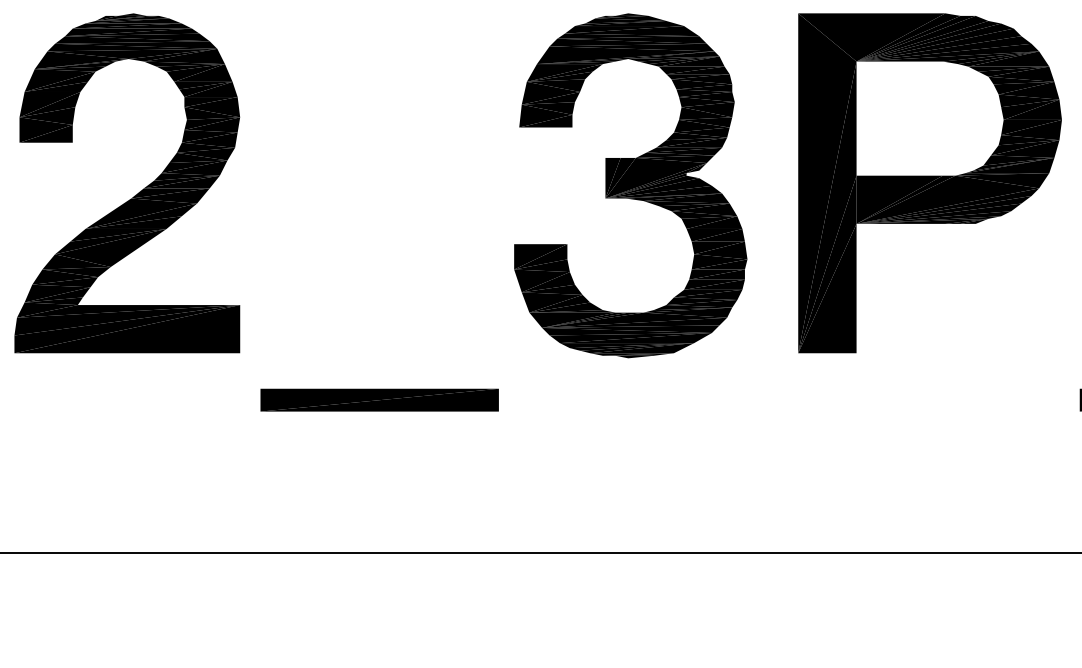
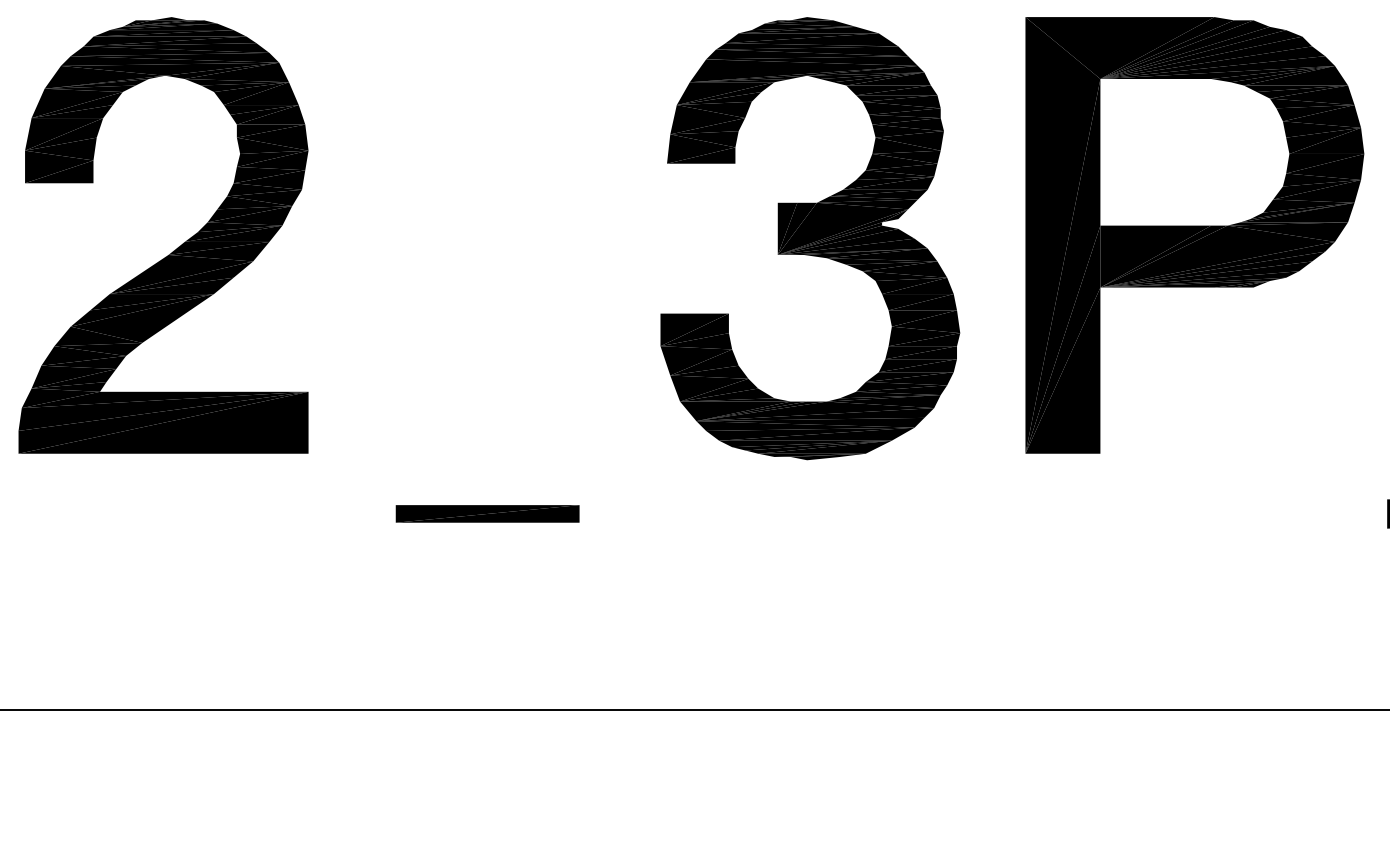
part: (379, 399) -> (487, 513), size x0.6

